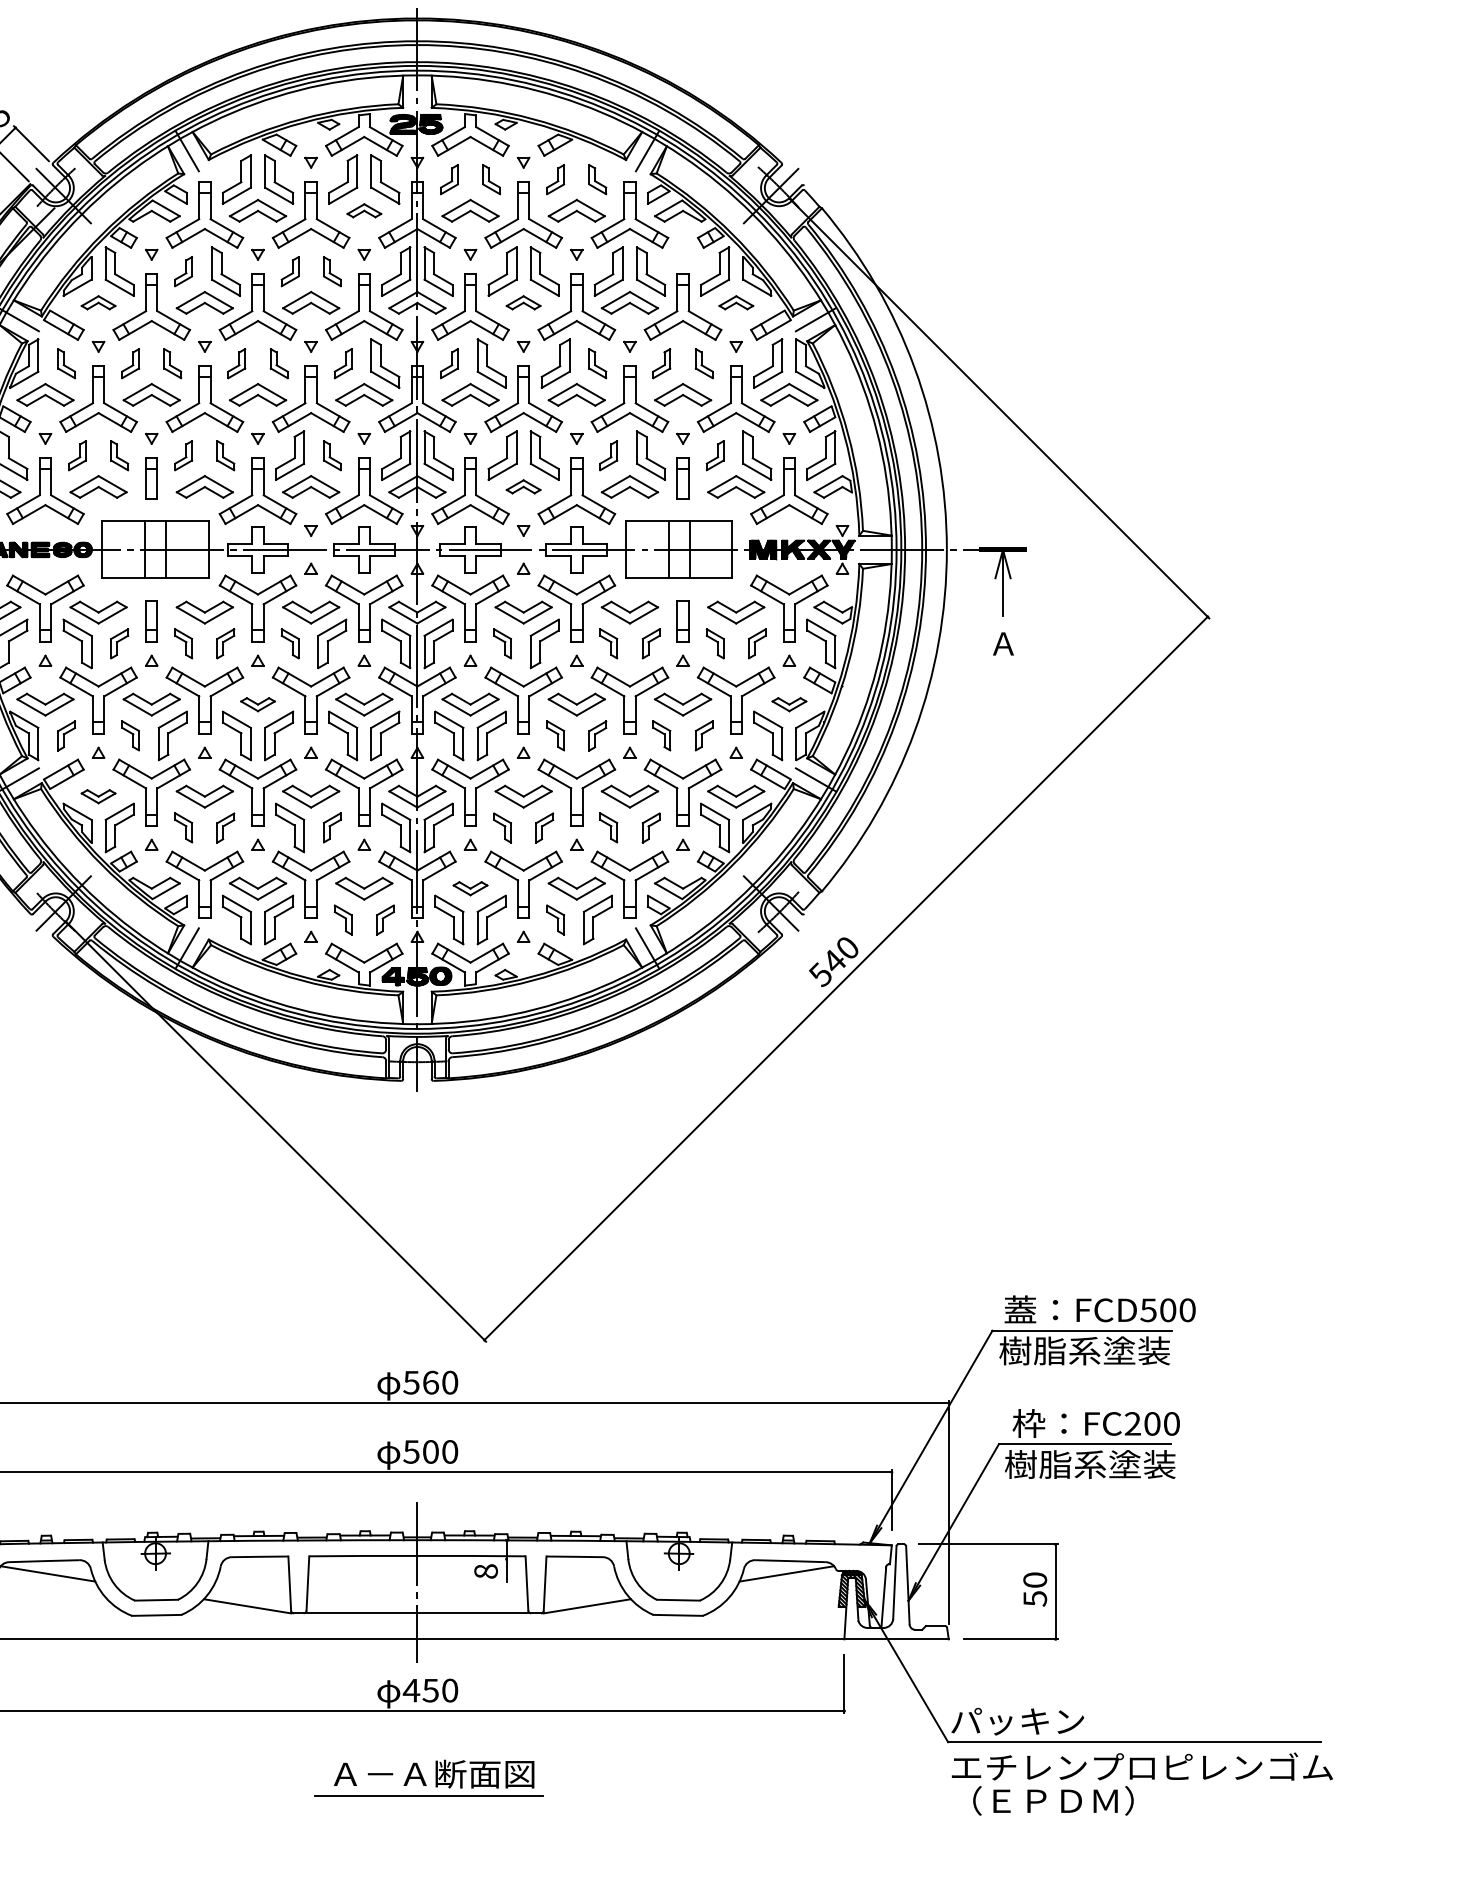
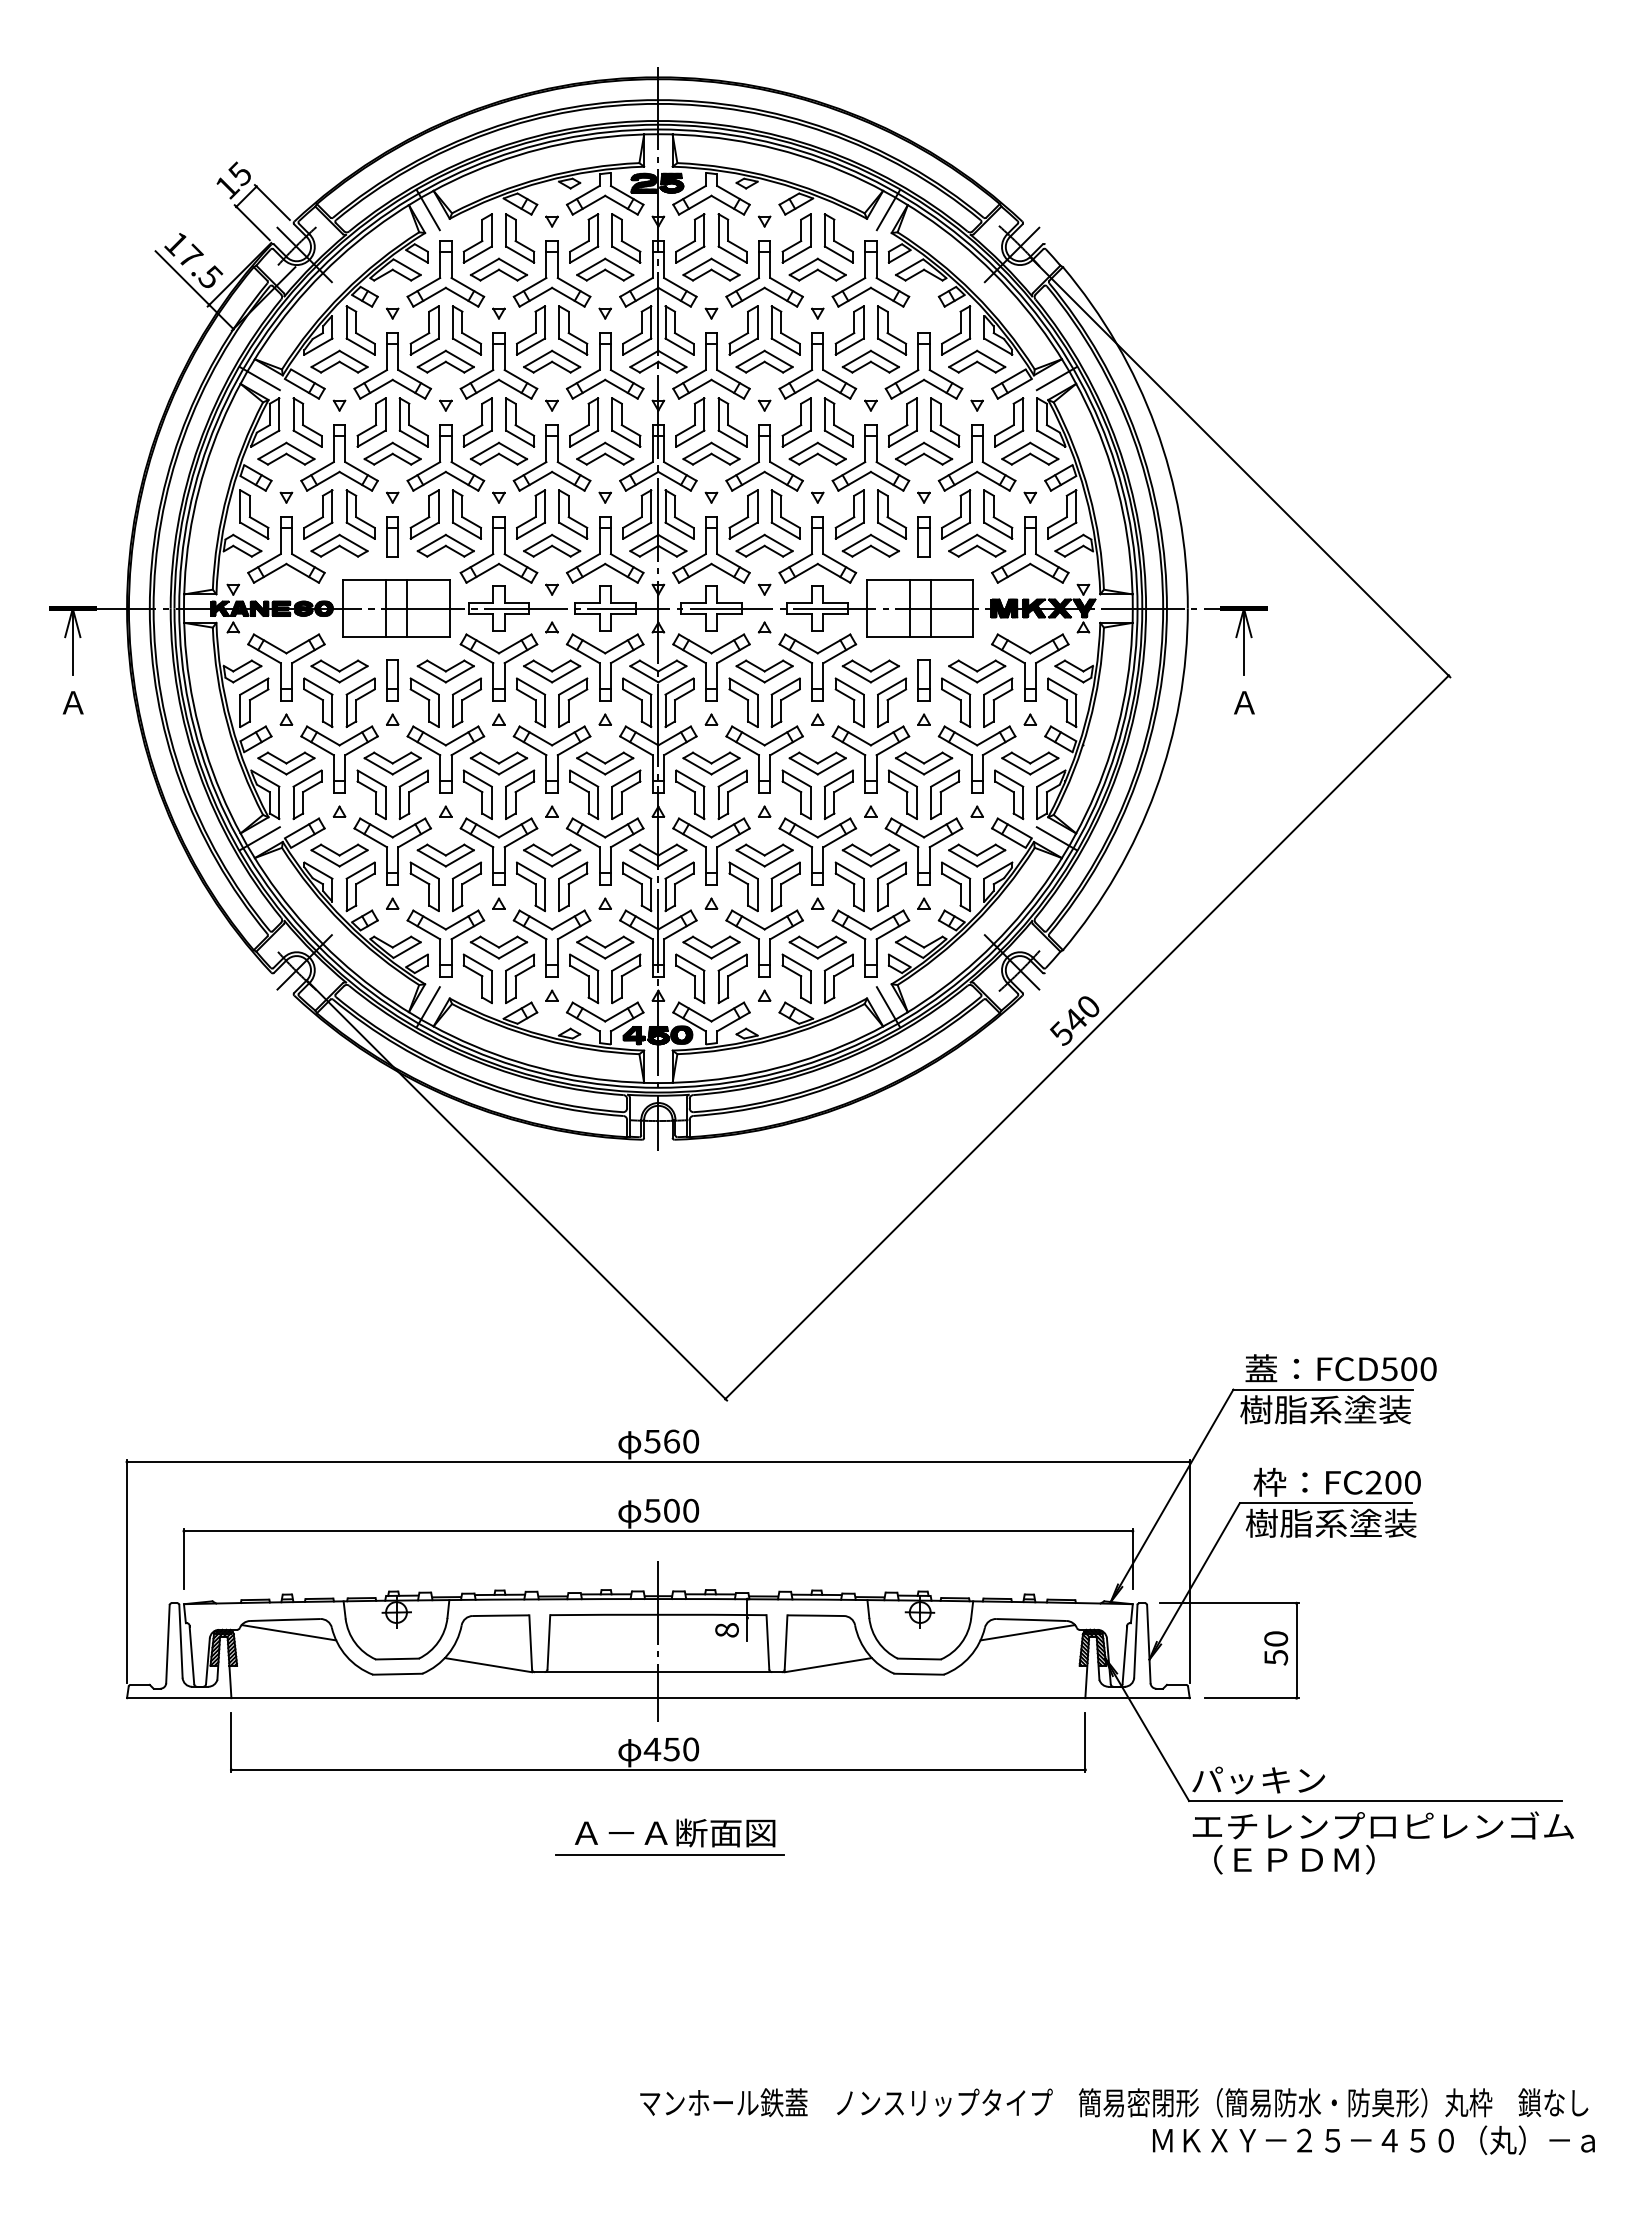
part: (449, 179) -> (690, 238), size x1.67
part: (491, 179) -> (732, 238), size x1.67
part: (555, 179) -> (796, 238), size x1.67
part: (597, 179) -> (838, 238), size x1.67
part: (364, 210) -> (605, 269), size x1.67
part: (183, 271) -> (424, 330), size x1.67
part: (290, 271) -> (531, 330), size x1.67
part: (332, 271) -> (573, 330), size x1.67
part: (98, 302) -> (339, 361), size x1.67
part: (523, 302) -> (764, 361), size x1.67
part: (736, 302) -> (977, 361), size x1.67
part: (66, 363) -> (307, 422), size x1.67
part: (130, 363) -> (371, 422), size x1.67
part: (172, 363) -> (413, 422), size x1.67
part: (236, 363) -> (477, 422), size x1.67
part: (279, 363) -> (520, 422), size x1.67
part: (343, 363) -> (584, 422), size x1.67
part: (449, 363) -> (690, 422), size x1.67
part: (597, 363) -> (838, 422), size x1.67
part: (661, 363) -> (902, 422), size x1.67
part: (704, 363) -> (945, 422), size x1.67
part: (77, 455) -> (318, 514), size x1.67
part: (119, 455) -> (360, 514), size x1.67
part: (183, 455) -> (424, 514), size x1.67
part: (225, 455) -> (466, 514), size x1.67
part: (332, 455) -> (573, 514), size x1.67
part: (608, 455) -> (849, 514), size x1.67
part: (715, 455) -> (956, 514), size x1.67
part: (523, 486) -> (764, 545), size x1.67
part: (119, 643) -> (360, 702), size x1.67
part: (183, 643) -> (424, 702), size x1.67
part: (225, 643) -> (466, 702), size x1.67
part: (290, 643) -> (531, 702), size x1.67
part: (502, 643) -> (743, 702), size x1.67
part: (608, 643) -> (849, 702), size x1.67
part: (651, 643) -> (892, 702), size x1.67
part: (715, 643) -> (956, 702), size x1.67
part: (757, 643) -> (998, 702), size x1.67
part: (257, 704) -> (498, 763), size x1.67
part: (789, 704) -> (1030, 763), size x1.67
part: (66, 735) -> (307, 794), size x1.67
part: (130, 735) -> (371, 794), size x1.67
part: (555, 735) -> (796, 794), size x1.67
part: (597, 735) -> (838, 794), size x1.67
part: (661, 735) -> (902, 794), size x1.67
part: (704, 735) -> (945, 794), size x1.67
part: (98, 796) -> (339, 855), size x1.67
part: (183, 827) -> (424, 886), size x1.67
part: (225, 827) -> (466, 886), size x1.67
part: (332, 827) -> (573, 886), size x1.67
part: (502, 827) -> (743, 886), size x1.67
part: (544, 827) -> (785, 886), size x1.67
part: (608, 827) -> (849, 886), size x1.67
part: (651, 827) -> (892, 886), size x1.67
part: (470, 888) -> (711, 947), size x1.67
part: (343, 919) -> (584, 978), size x1.67
part: (385, 919) -> (626, 978), size x1.67
part: (555, 919) -> (796, 978), size x1.67

